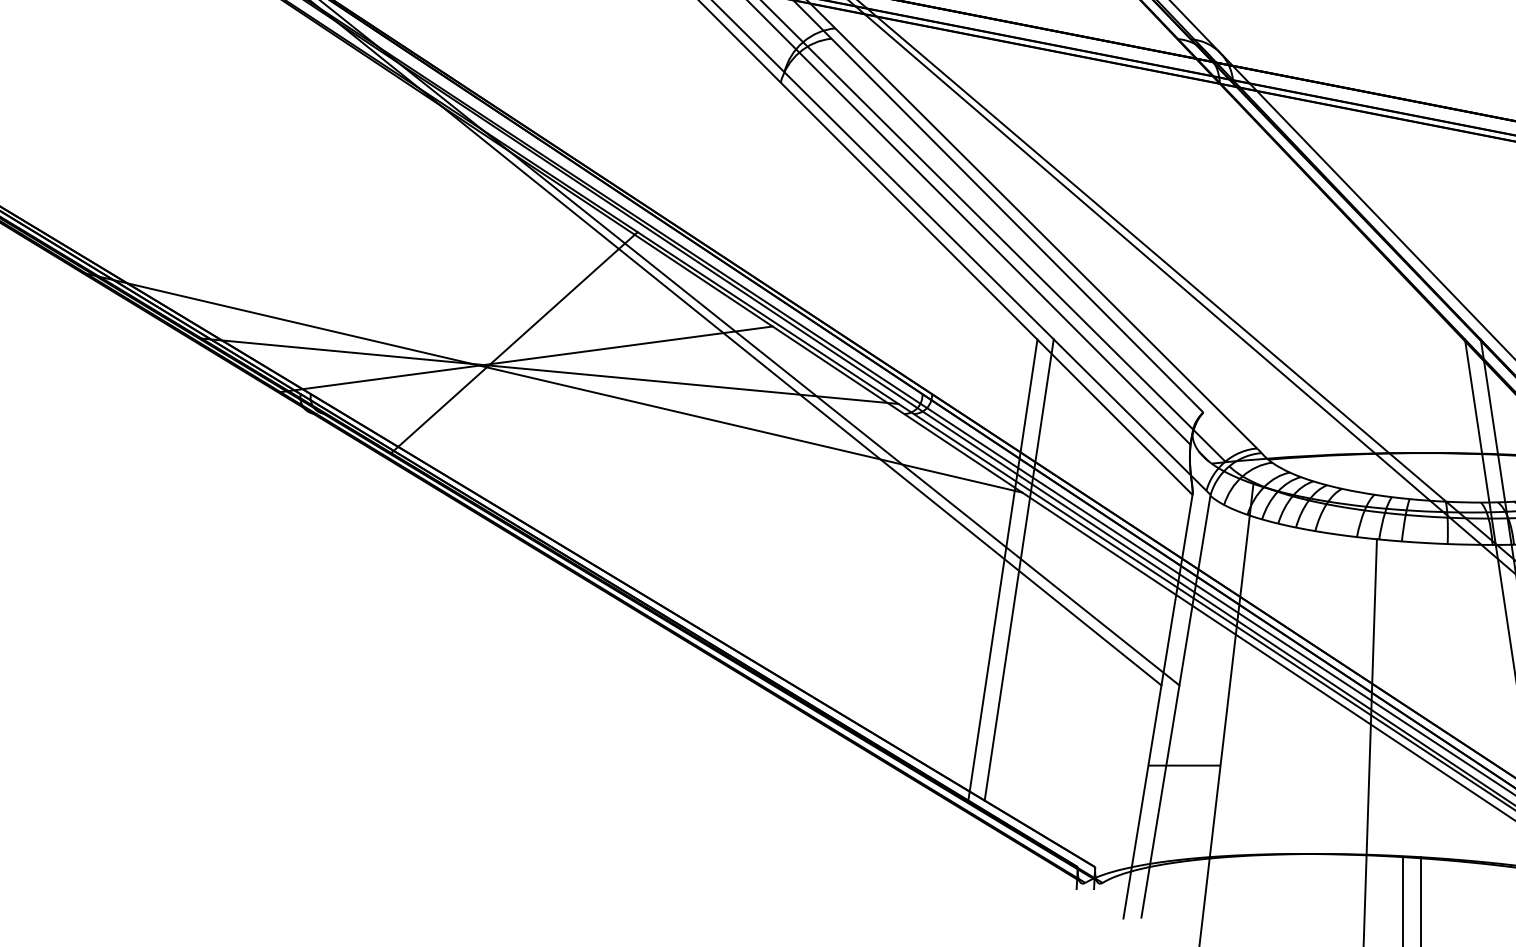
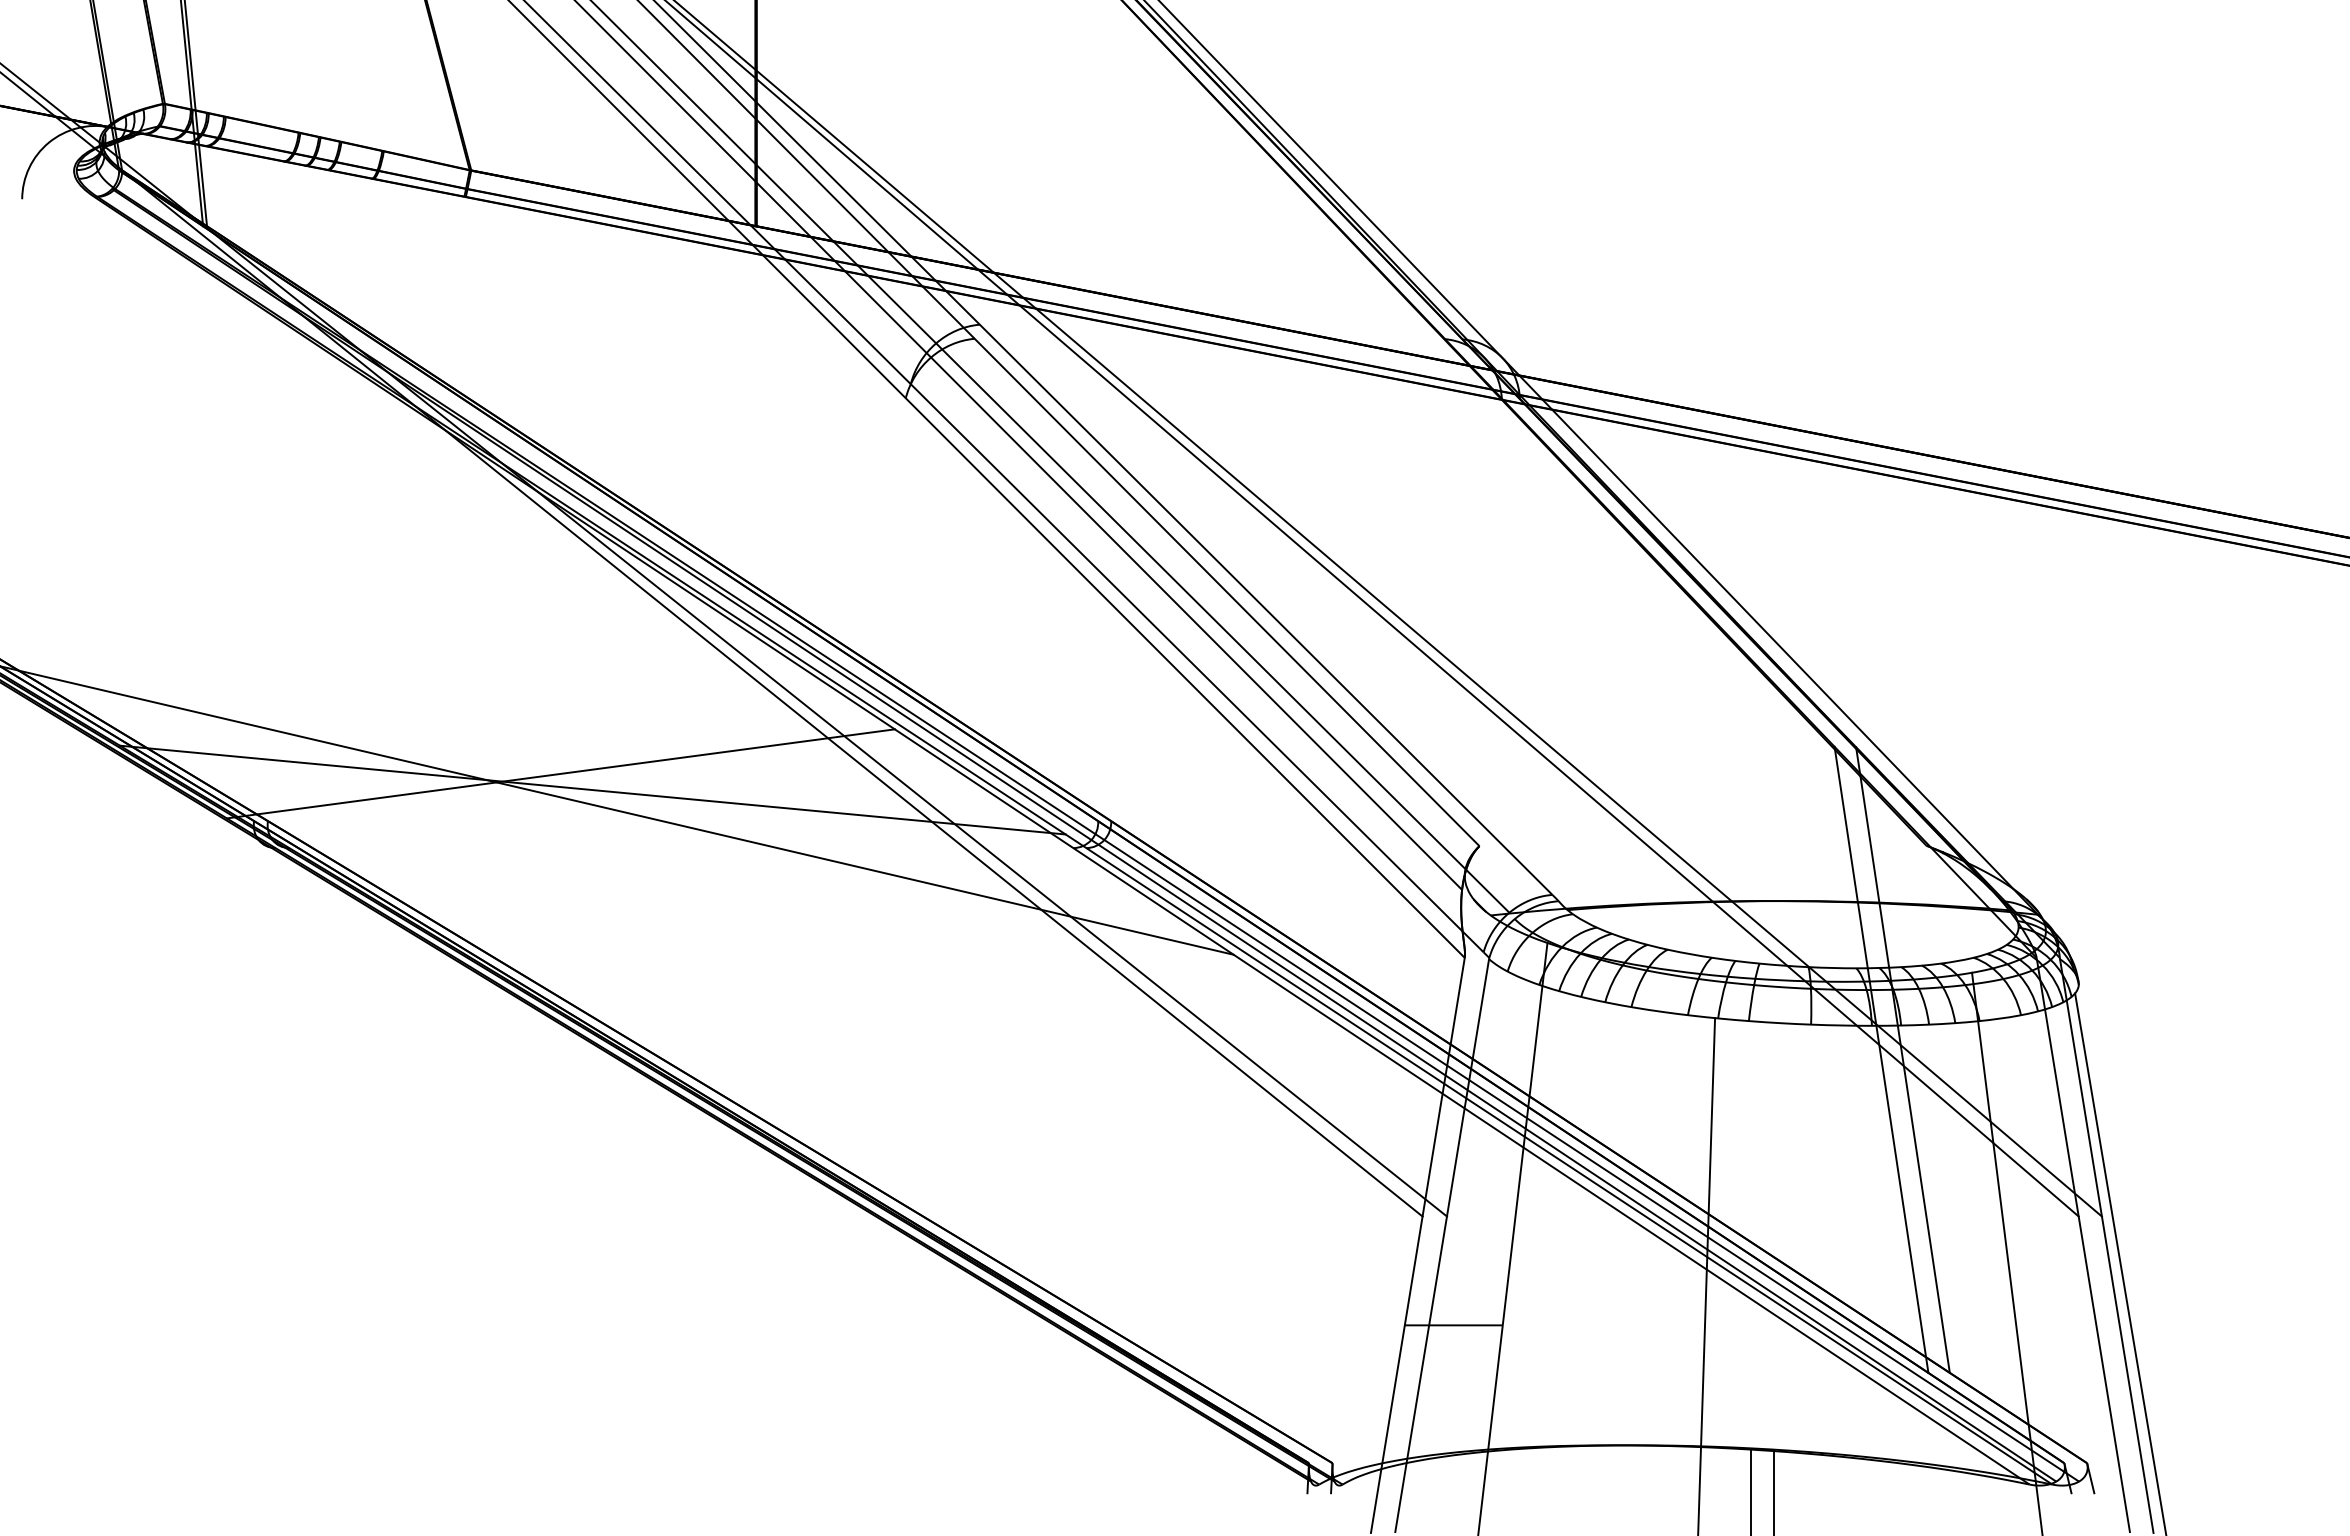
line: (514, 342) -> (544, 751), removed
line: (1003, 569) -> (1207, 1059), removed
line: (1019, 569) -> (1229, 1059), removed

